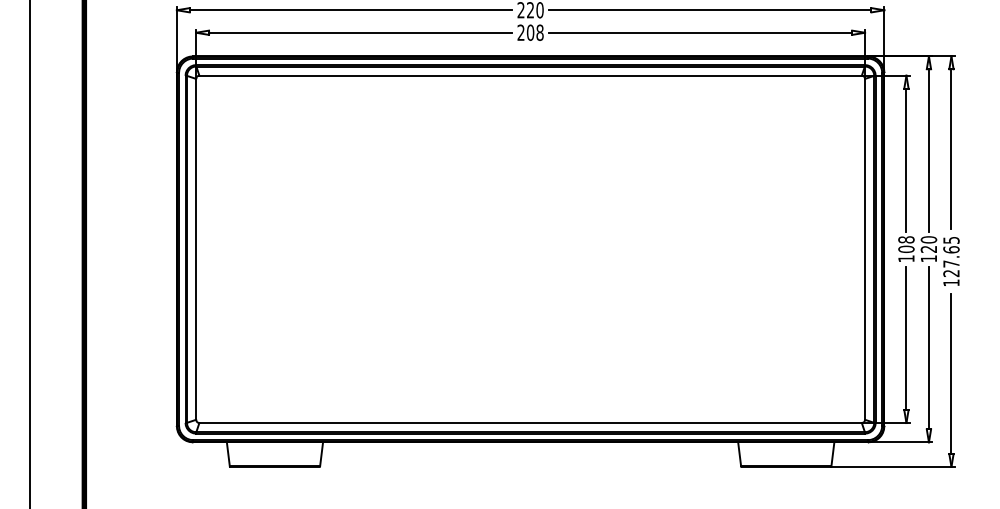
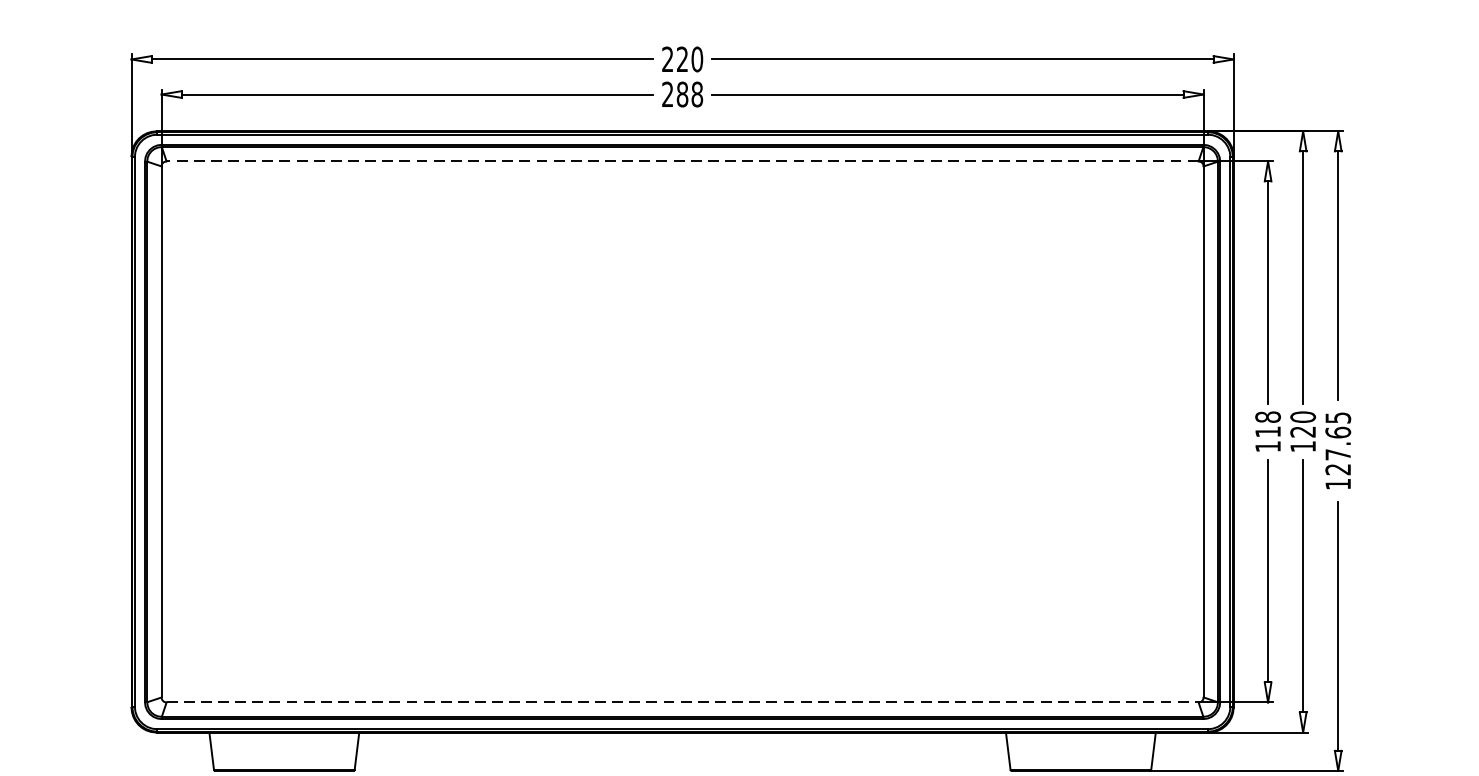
text: (530, 32) -> (682, 94), 208 -> 288
line: (530, 75) -> (682, 161), solid -> dashed
text: (906, 248) -> (1268, 430), 108 -> 118
line: (531, 423) -> (683, 703), solid -> dashed

